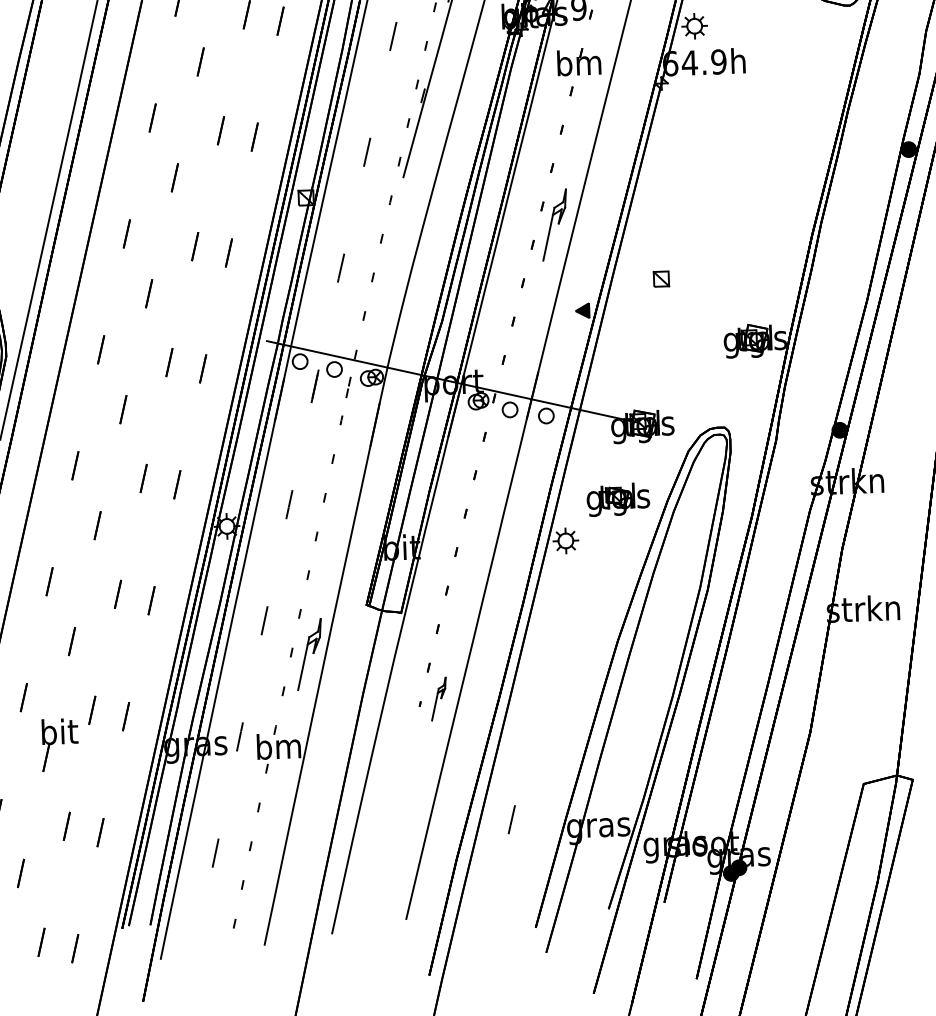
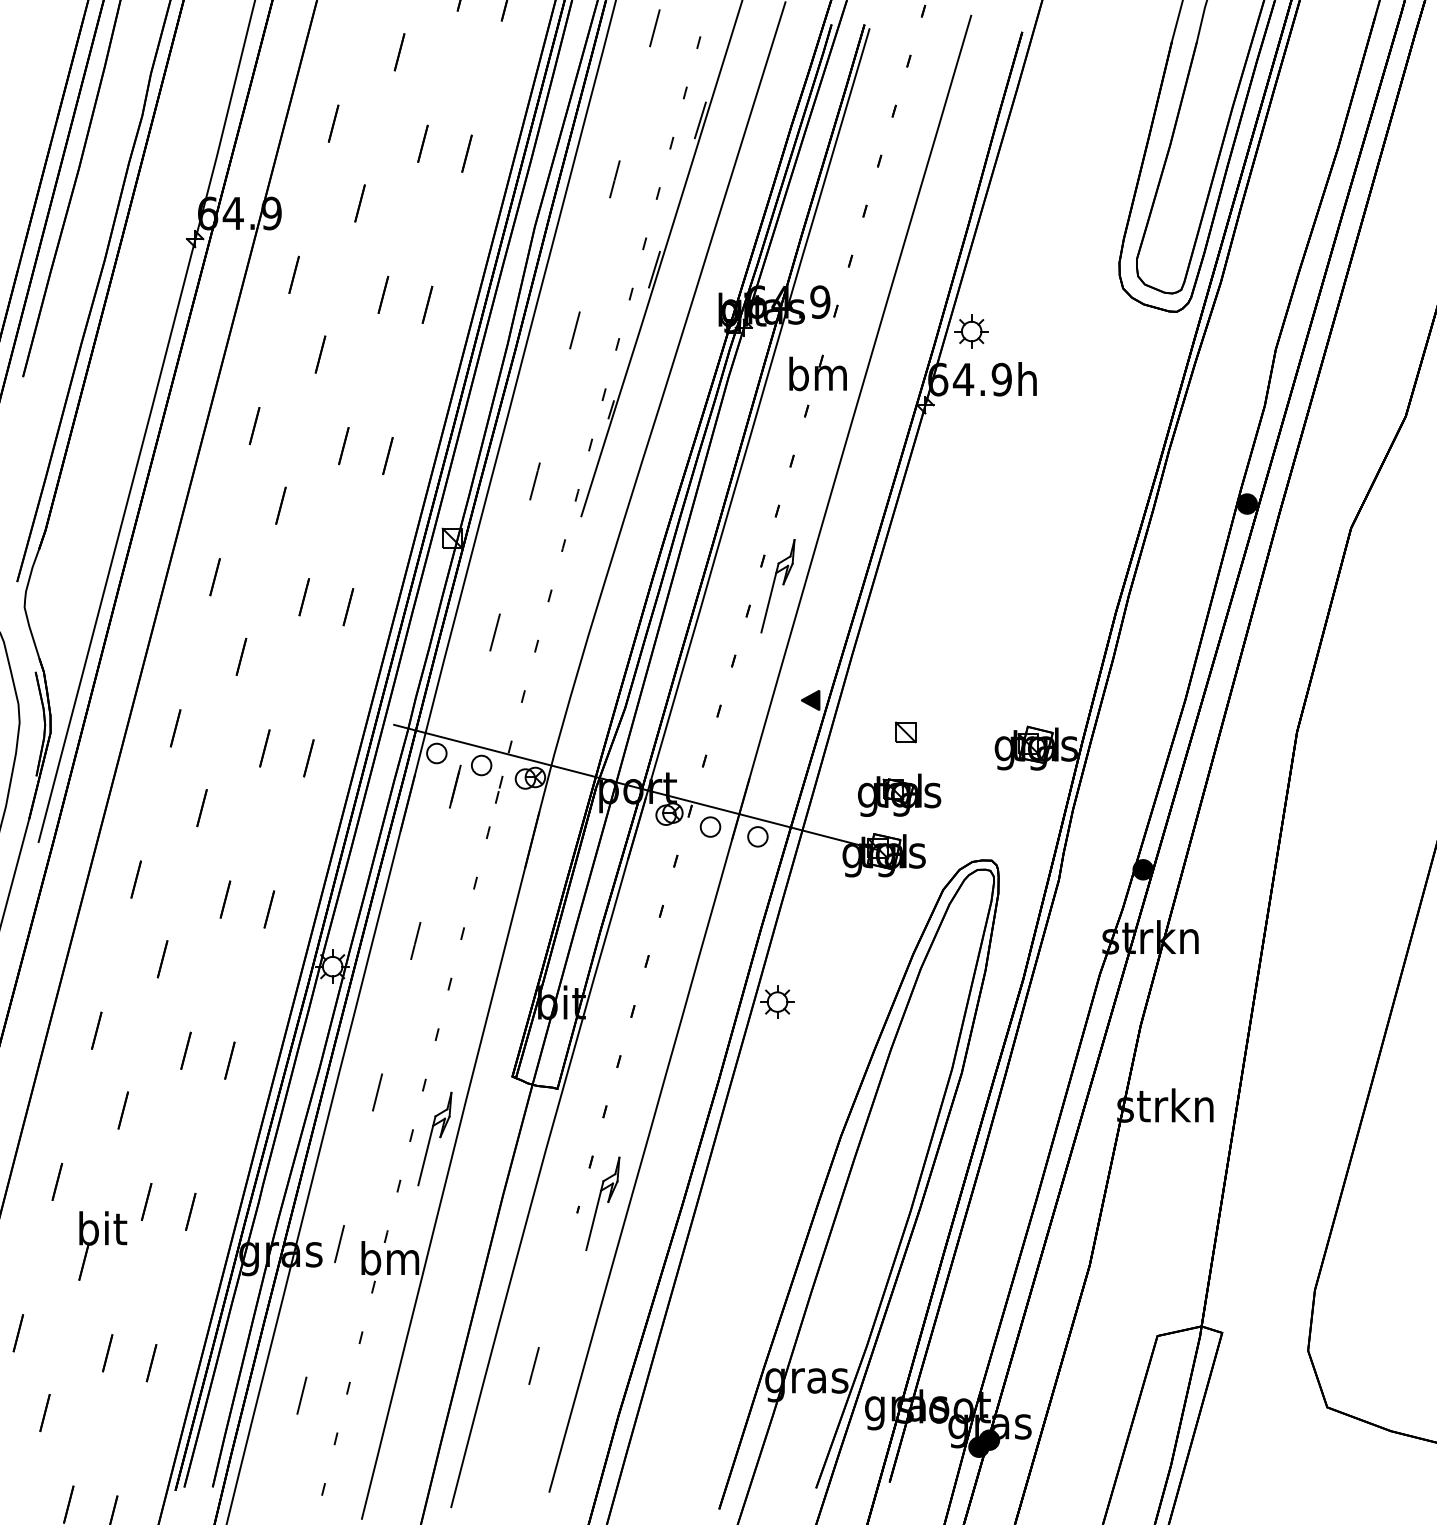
part: (661, 279) -> (905, 732), moved
part: (618, 499) -> (899, 794), moved
part: (438, 698) -> (602, 1203), size x1.67
line: (511, 819) -> (533, 1365), moved

